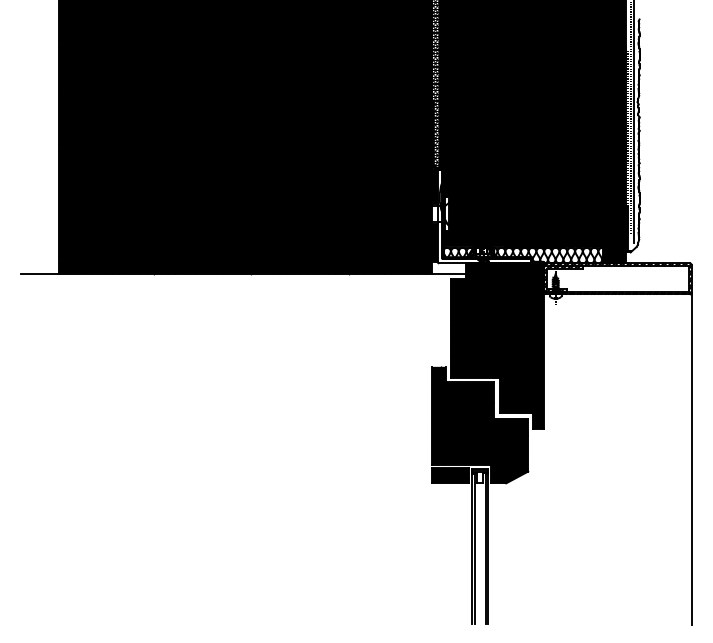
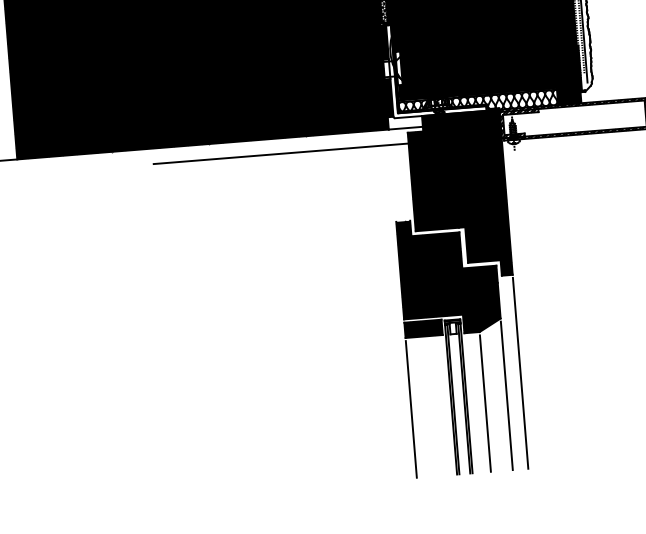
line: (322, 289) -> (280, 153), added
line: (543, 527) -> (520, 373), added
line: (528, 548) -> (507, 395), added
line: (431, 554) -> (410, 408), added
line: (506, 554) -> (485, 402), added

